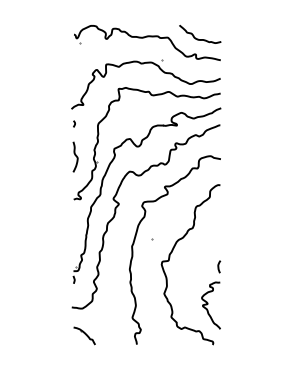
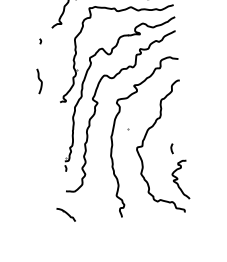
curve: (74, 123) -> (40, 41), moved
curve: (75, 156) -> (39, 80), moved
curve: (219, 266) -> (172, 148), moved
part: (84, 335) -> (66, 214), moved

